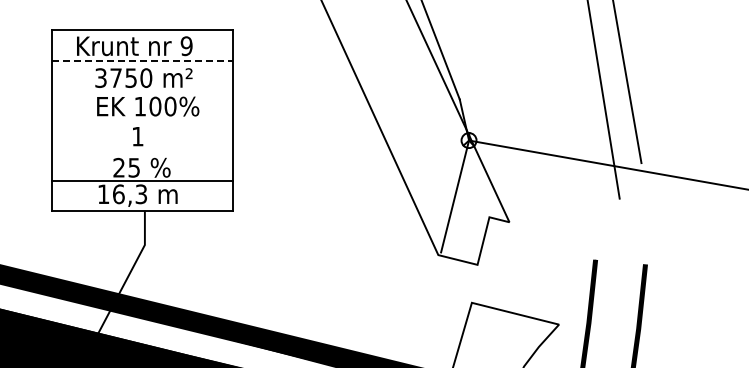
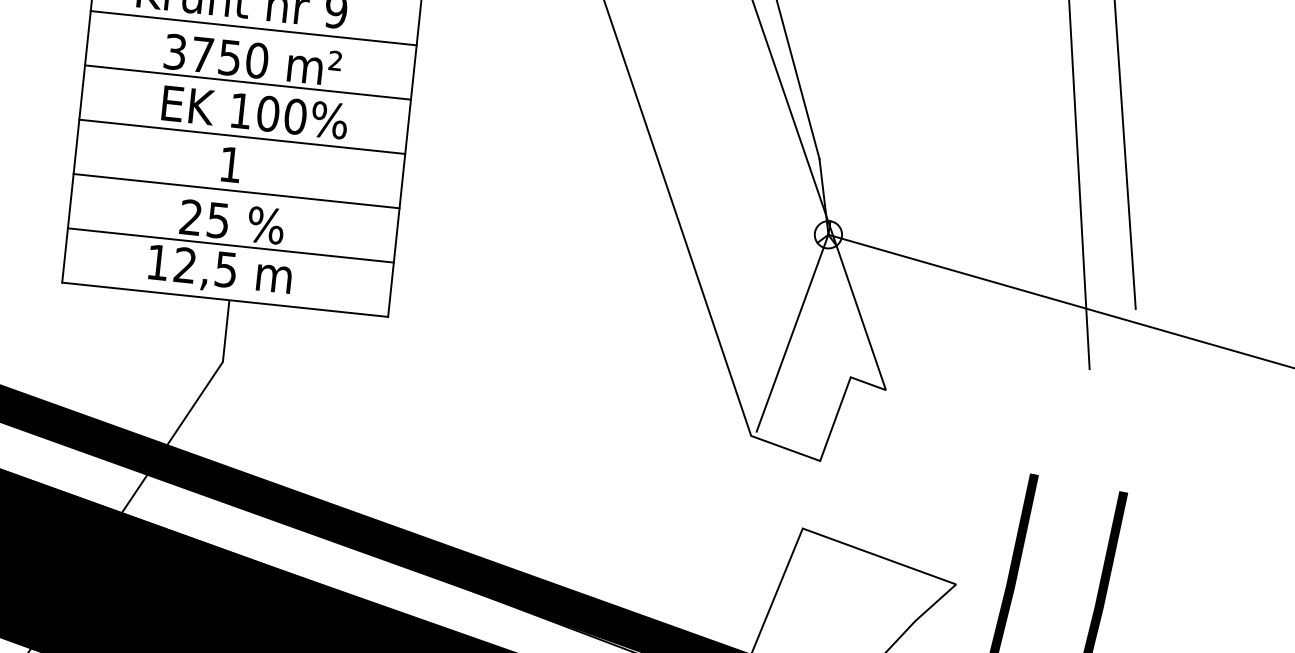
line: (143, 60) -> (255, 28), dashed -> solid
line: (142, 90) -> (247, 82), added
line: (142, 120) -> (242, 136), added
line: (142, 150) -> (236, 190), added
text: (130, 194) -> (206, 267), 16,3 -> 12,5

